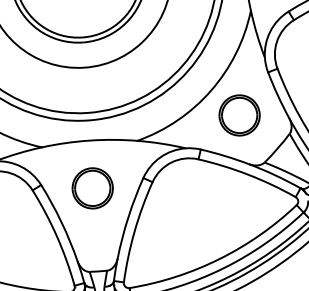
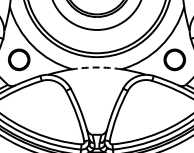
arc: (90, 140) -> (97, 67), solid -> dashed
part: (91, 187) -> (96, 91), removed

